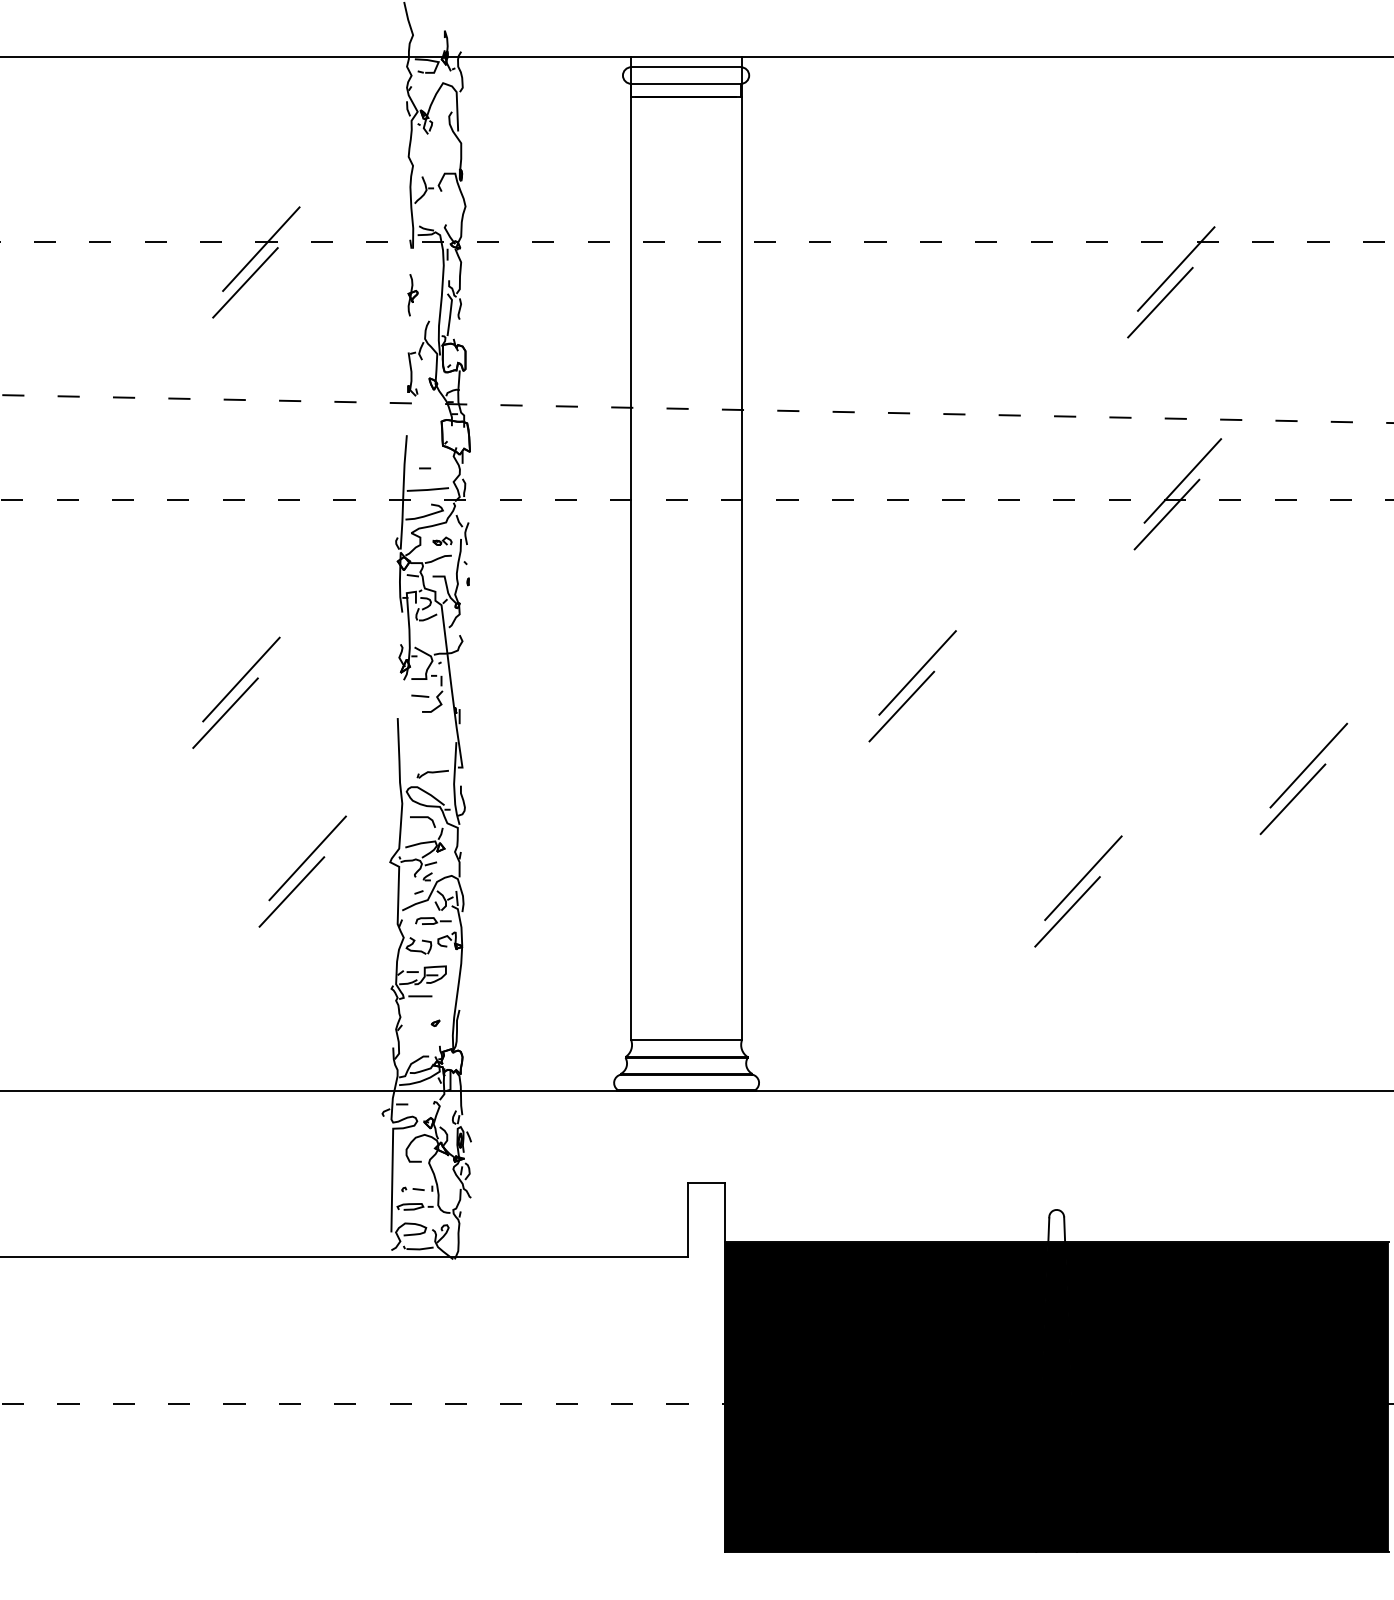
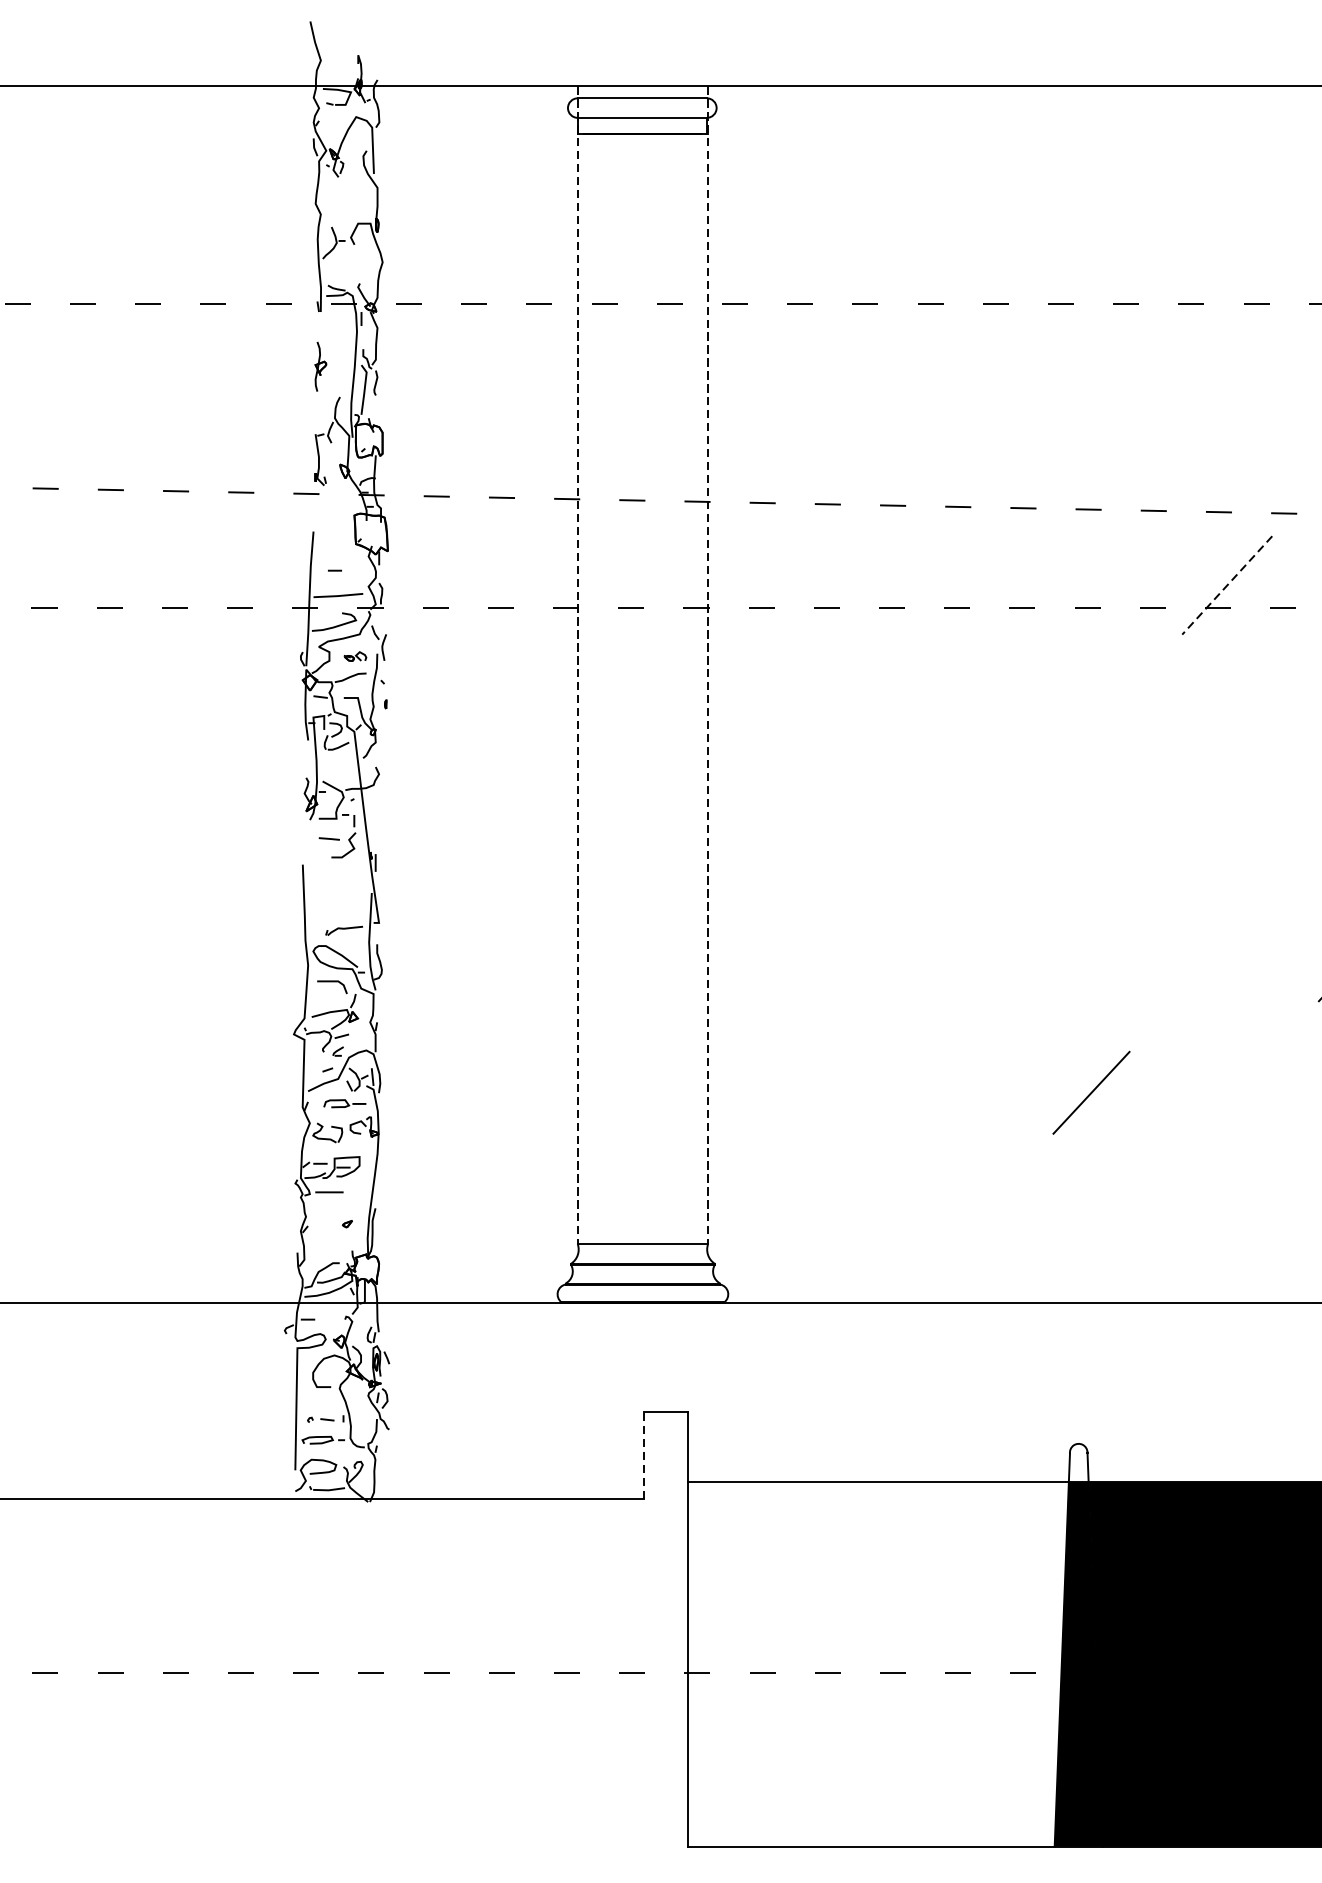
line: (261, 249) -> (142, 312), removed
line: (1175, 268) -> (1218, 335), removed
line: (245, 282) -> (123, 351), removed
line: (1160, 302) -> (1200, 375), removed
line: (1182, 480) -> (1226, 584), solid -> dashed
line: (1166, 514) -> (1208, 624), removed
line: (631, 548) -> (578, 664), solid -> dashed
line: (741, 548) -> (707, 664), solid -> dashed
line: (917, 672) -> (914, 811), removed
line: (241, 679) -> (118, 819), removed
line: (901, 706) -> (895, 851), removed
line: (225, 712) -> (99, 858), removed
line: (307, 858) -> (196, 1030), removed
line: (1083, 878) -> (1110, 1053), removed
line: (291, 891) -> (177, 1068), removed
line: (687, 1219) -> (643, 1455), solid -> dashed
fill: (886, 1397) -> (878, 1664), removed

